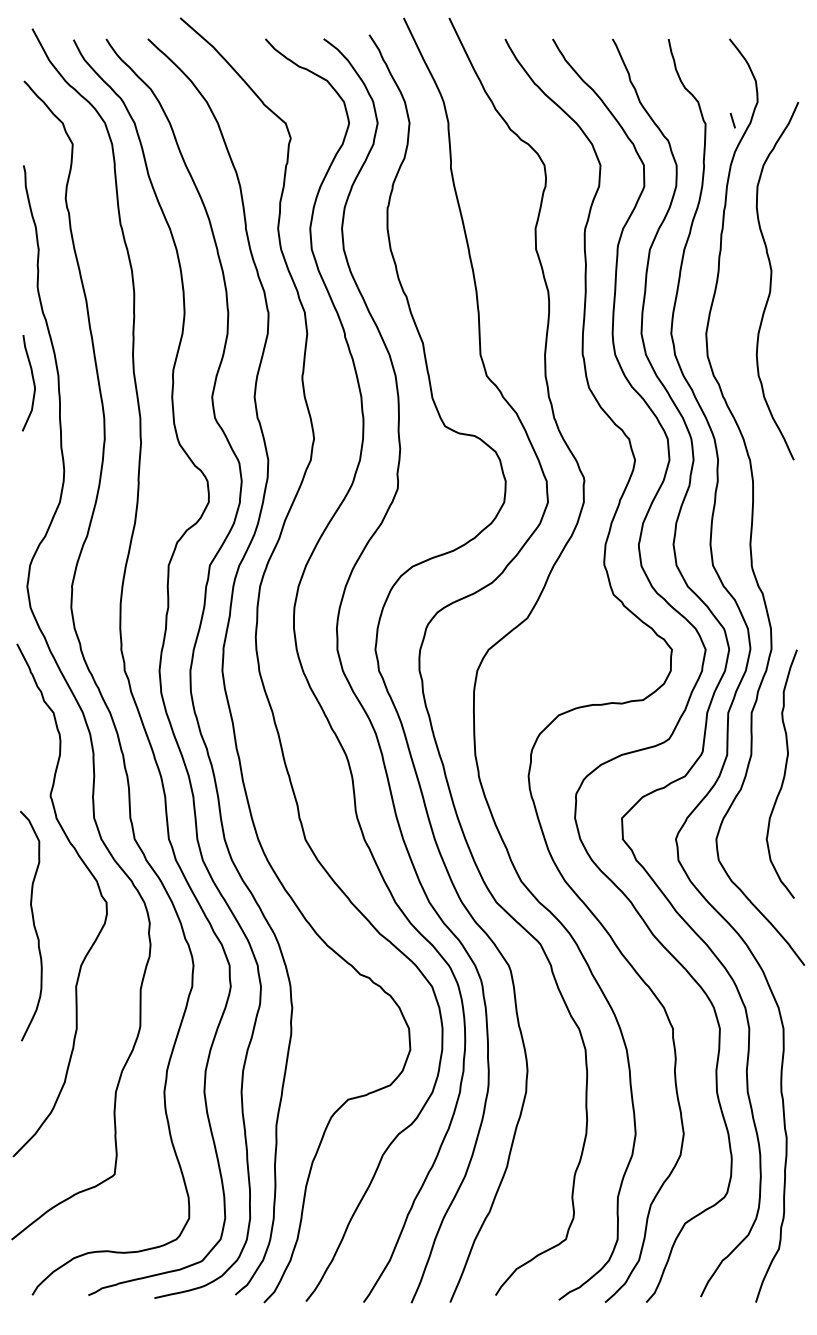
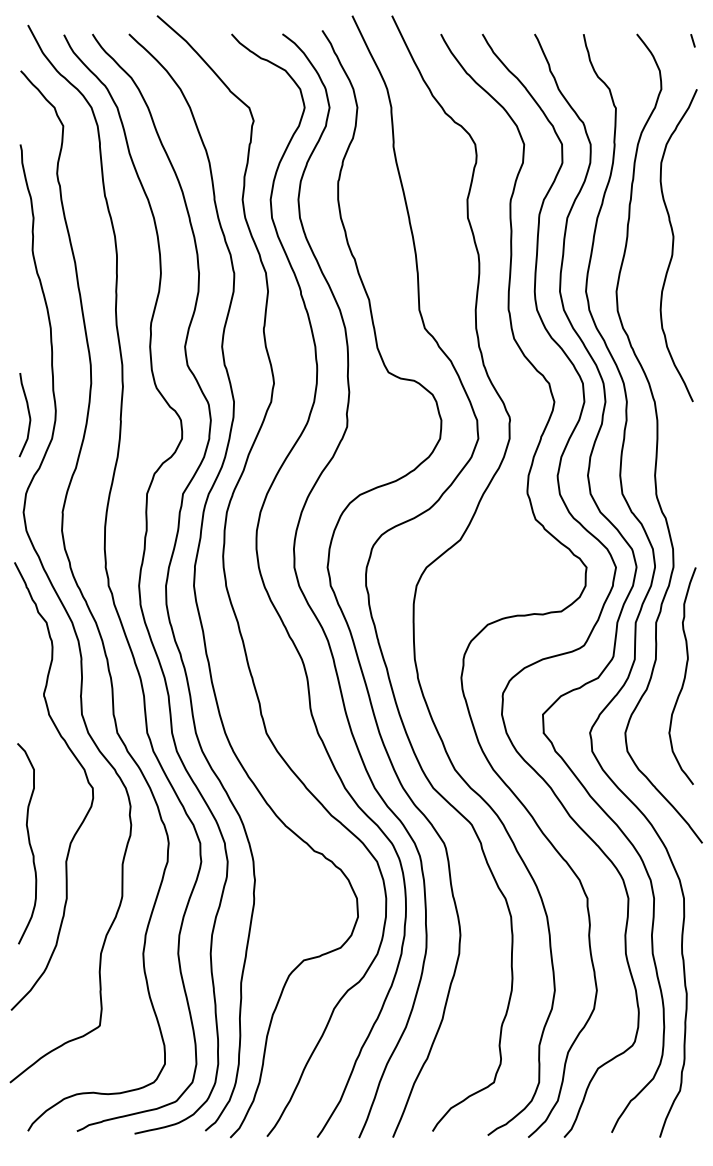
line: (732, 120) -> (692, 40), moved
curve: (32, 381) -> (28, 413), moved
curve: (33, 926) -> (29, 844), moved

